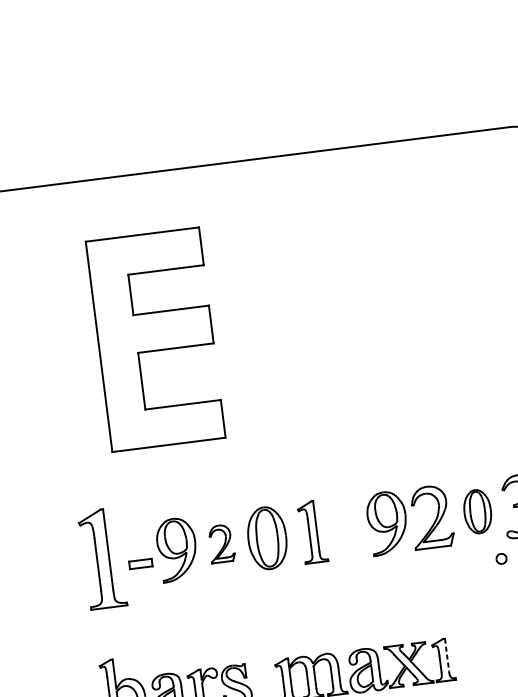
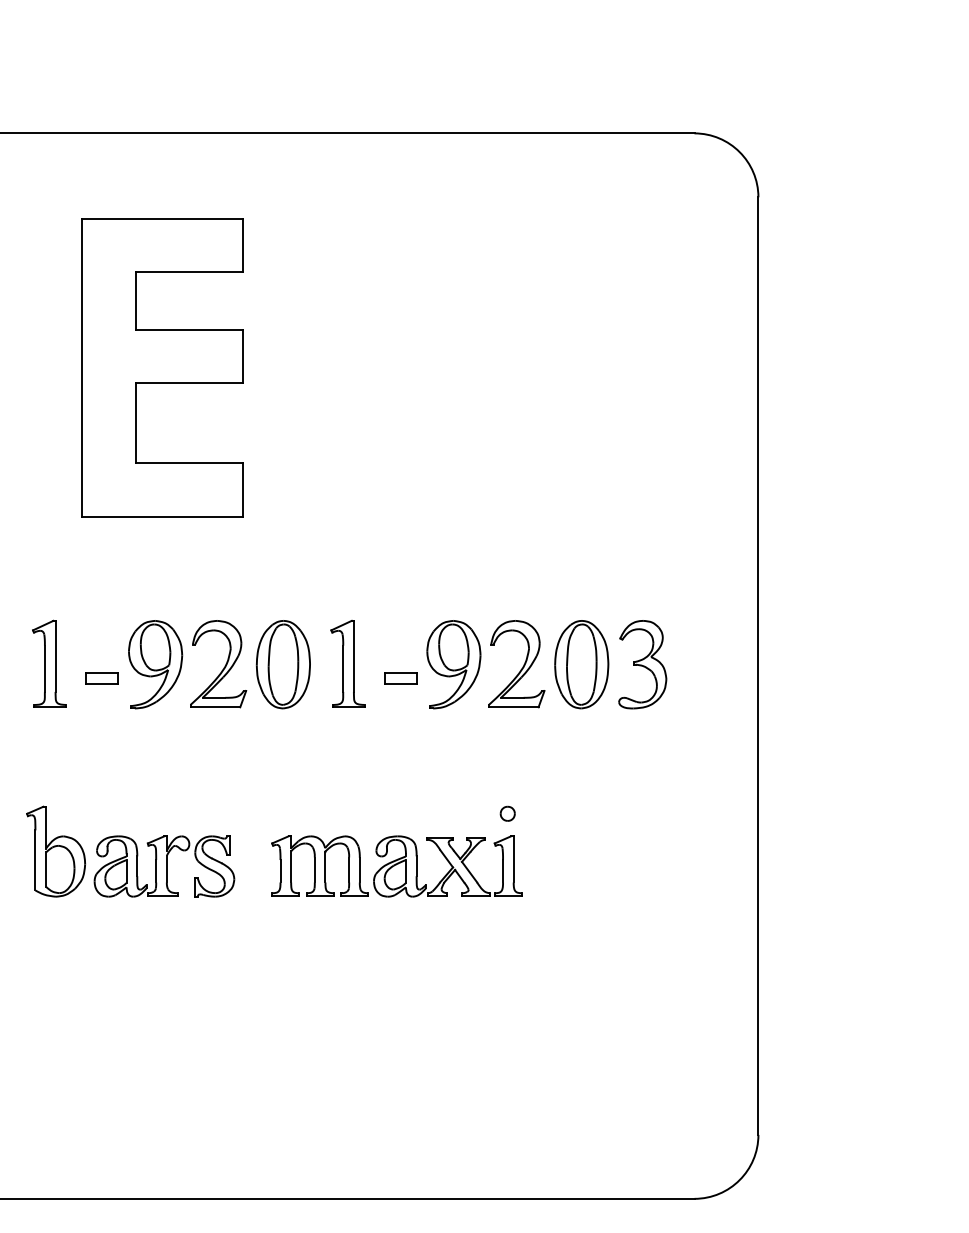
part: (477, 511) -> (581, 664), size x1.43
part: (351, 537) -> (400, 678), added
part: (221, 543) -> (218, 664), size x1.67
part: (102, 558) -> (49, 663), size x0.62
part: (501, 558) -> (507, 813), moved
line: (446, 655) -> (513, 859), dashed -> solid

